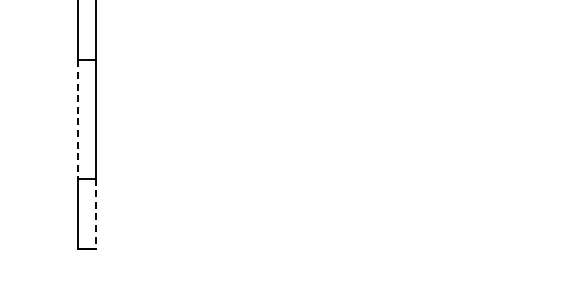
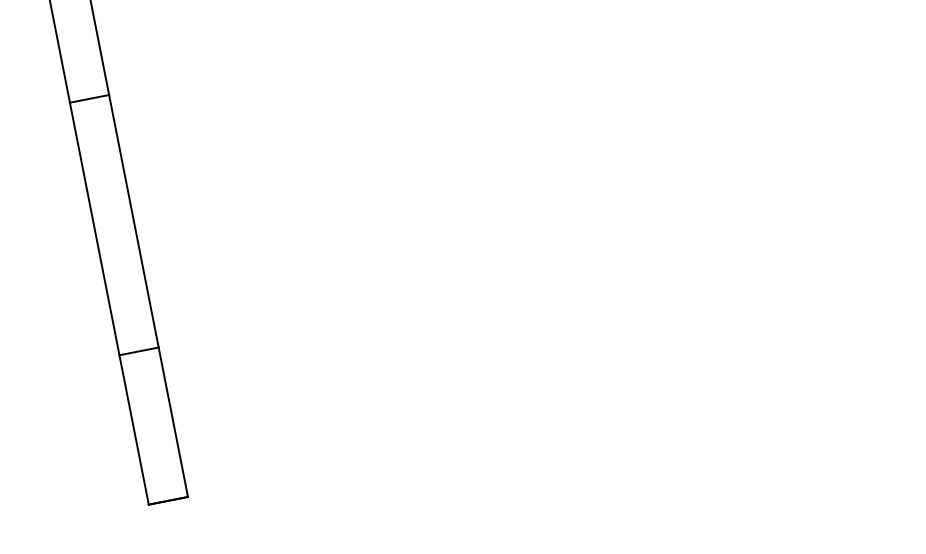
line: (77, 119) -> (94, 228), dashed -> solid
line: (95, 213) -> (172, 422), dashed -> solid

